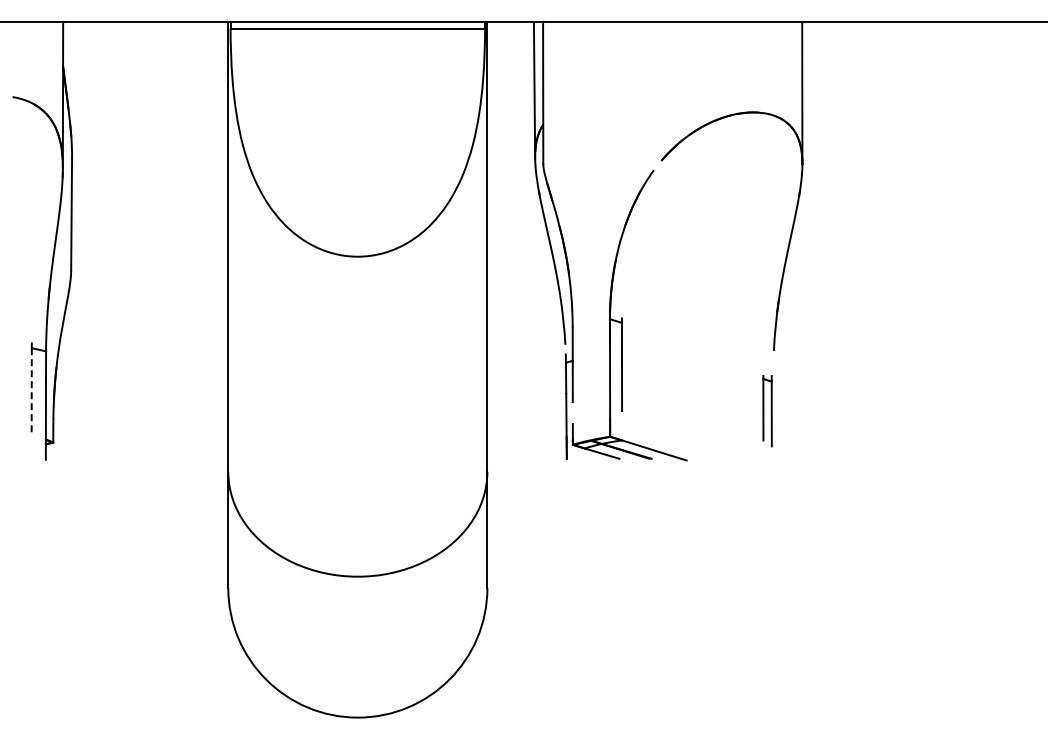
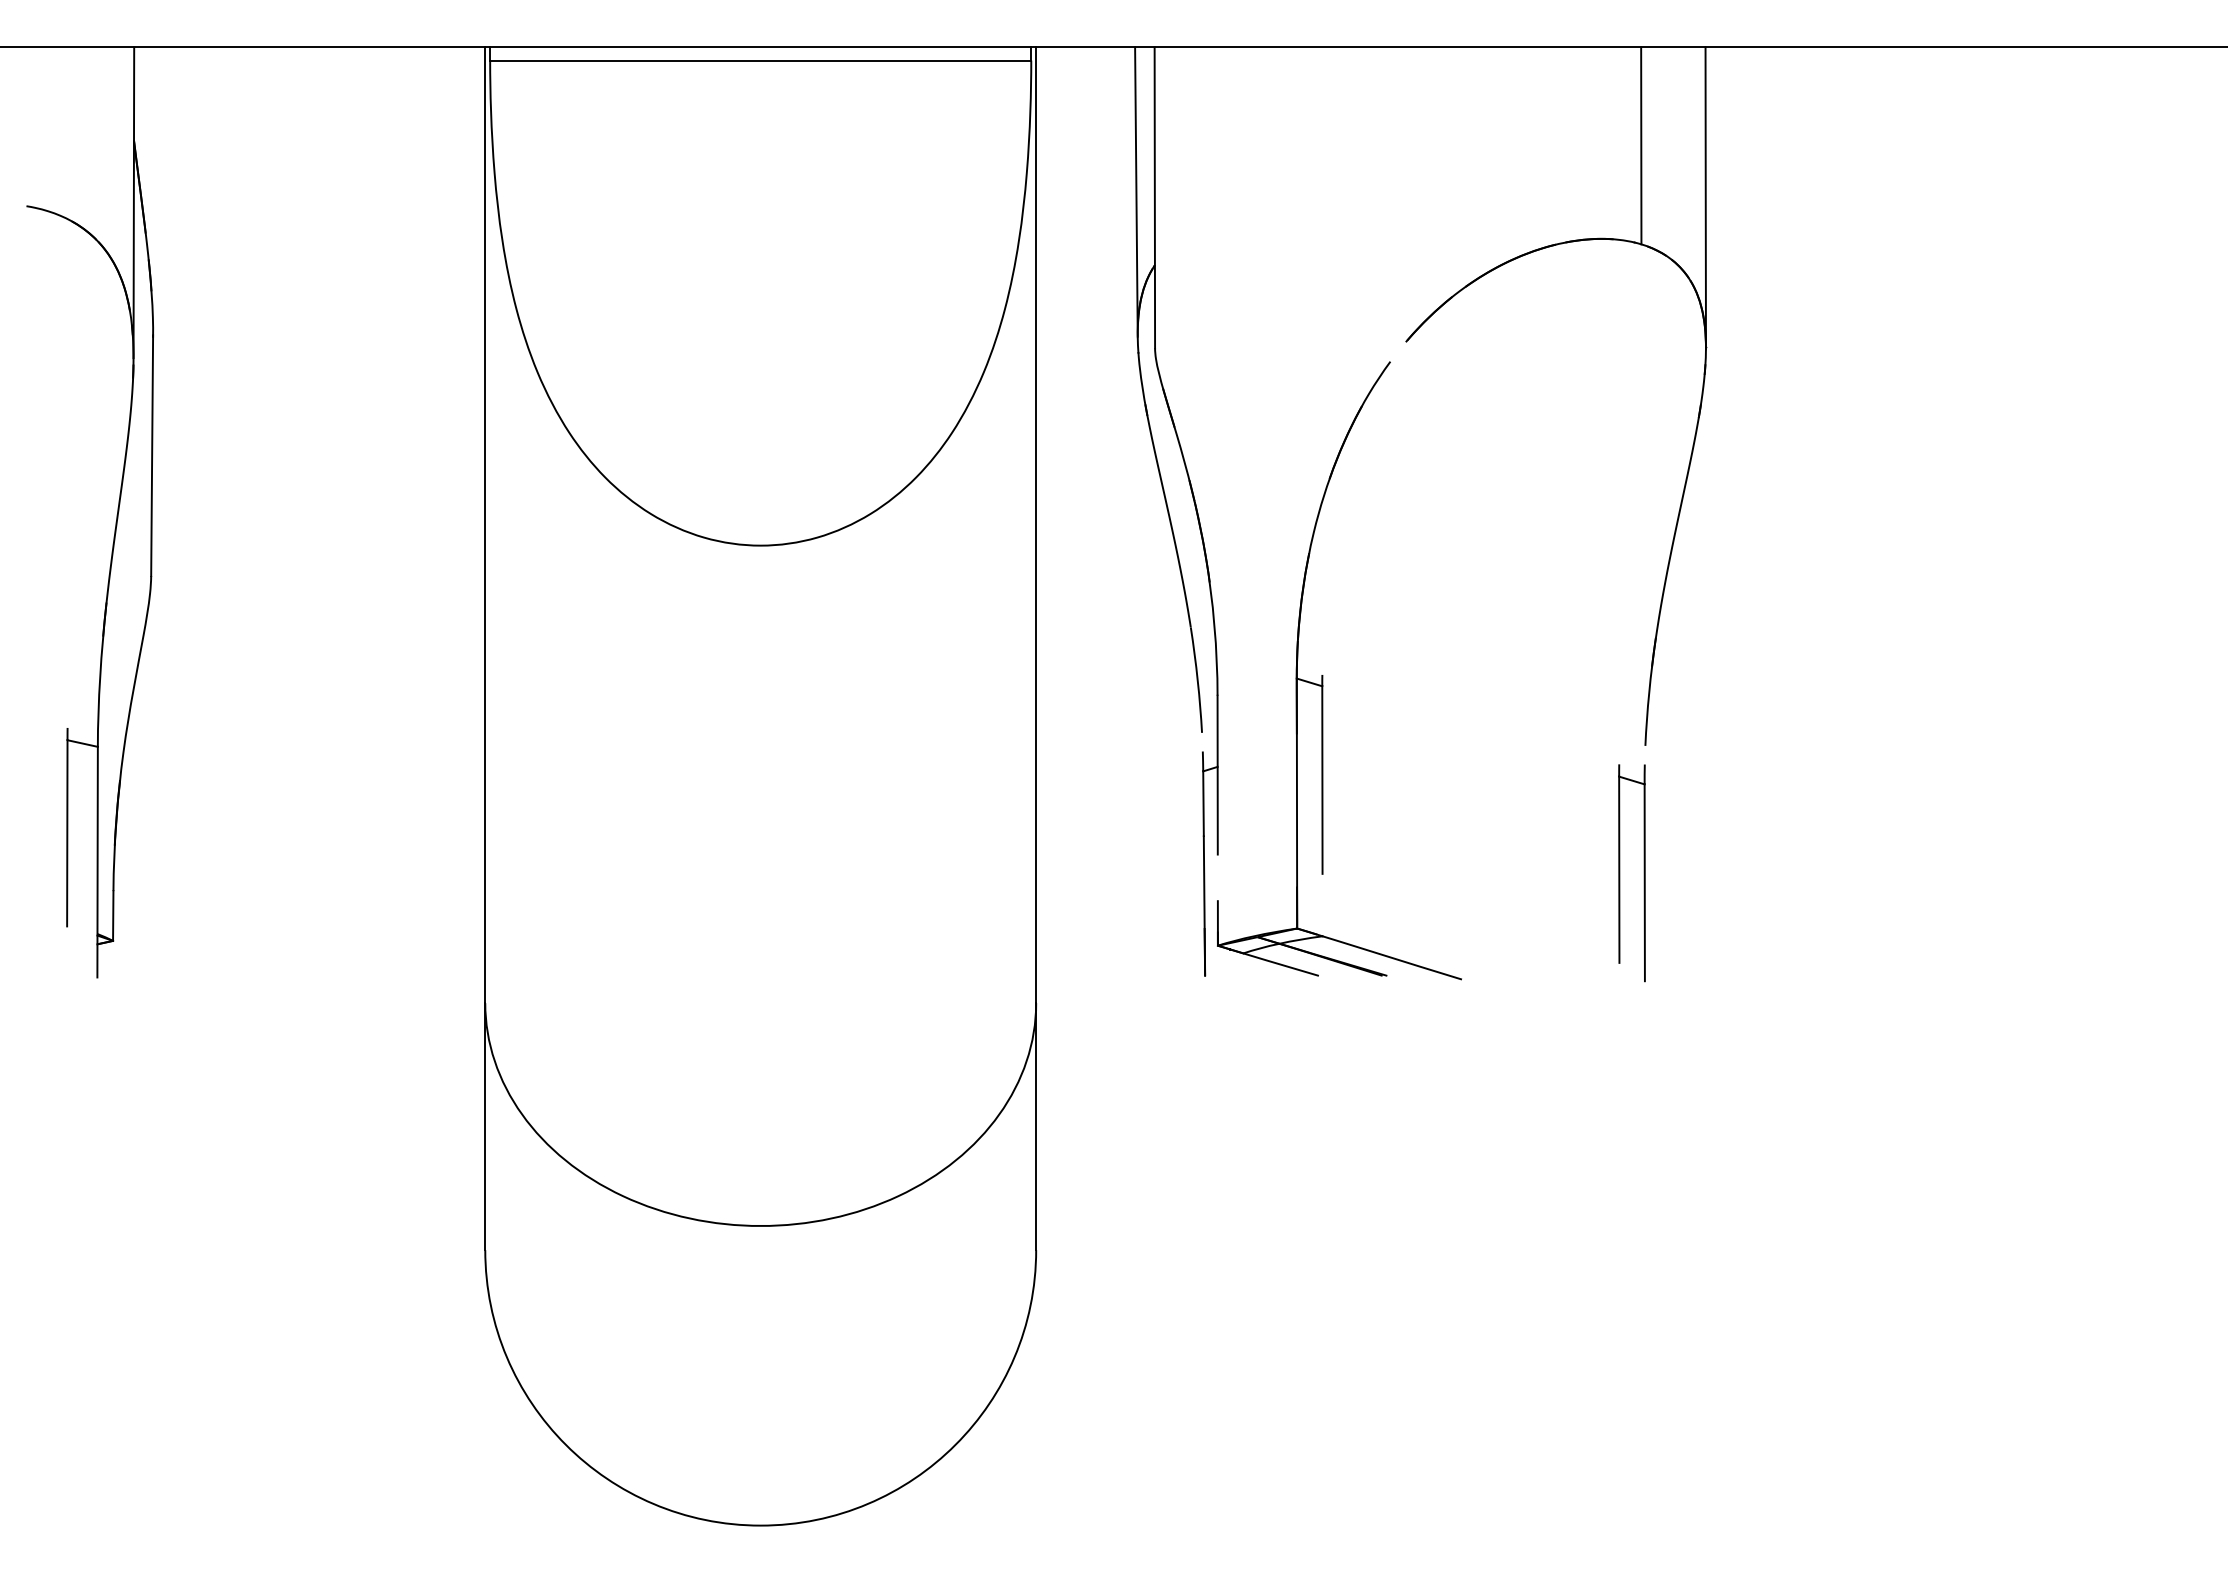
line: (771, 68) -> (1640, 145), added
line: (31, 392) -> (66, 834), dashed -> solid
part: (767, 410) -> (1631, 872), size x1.43

